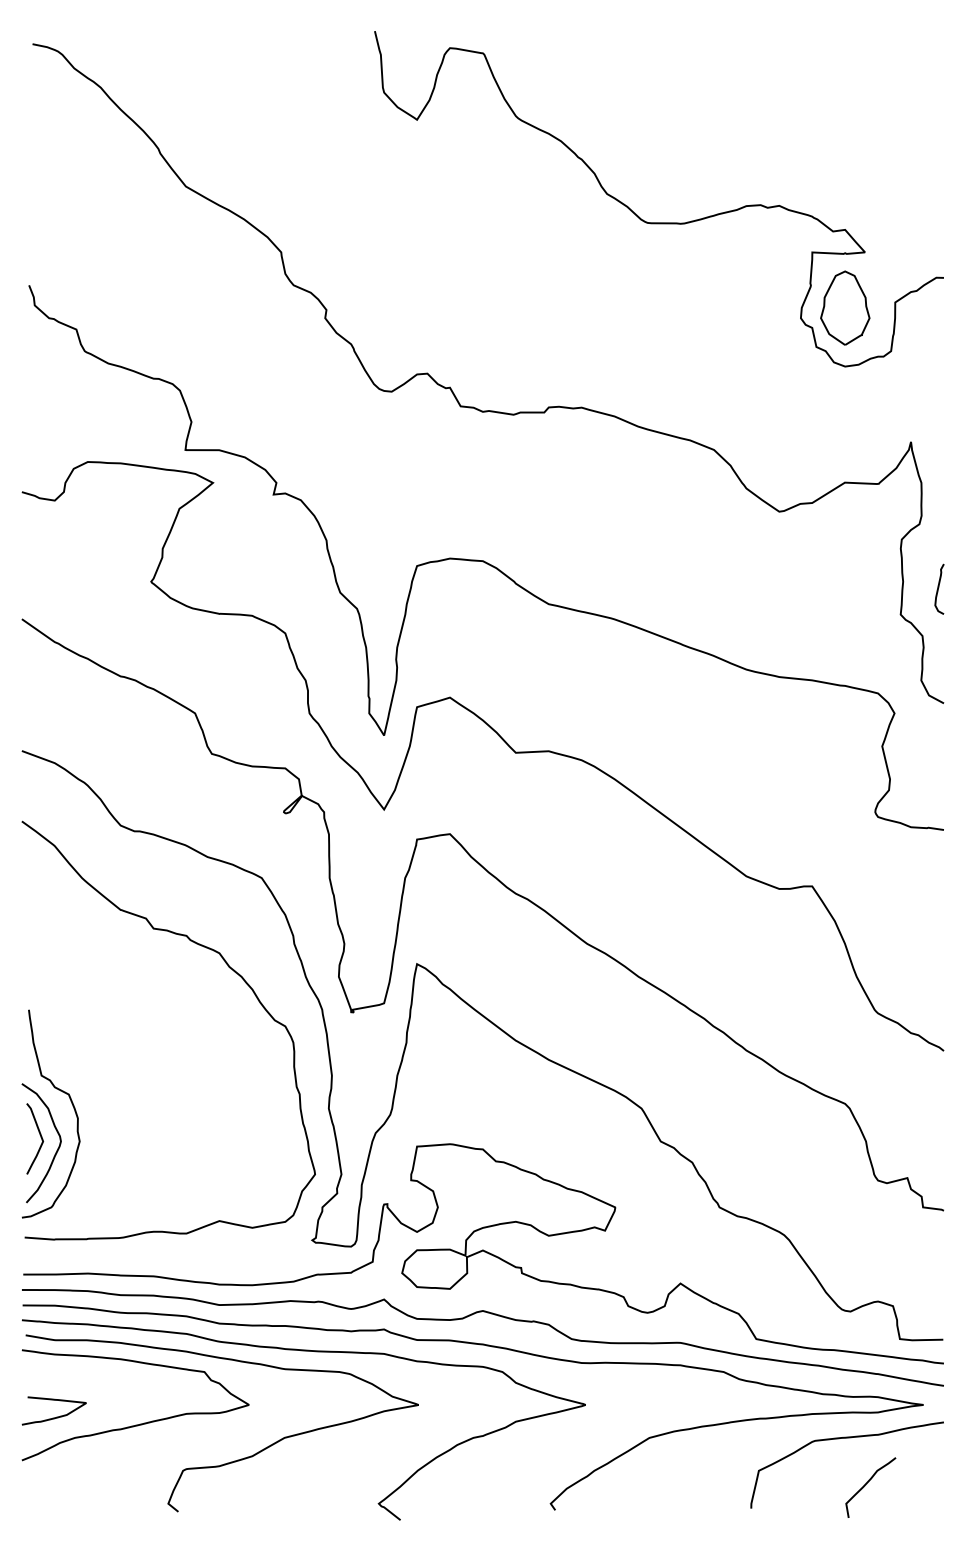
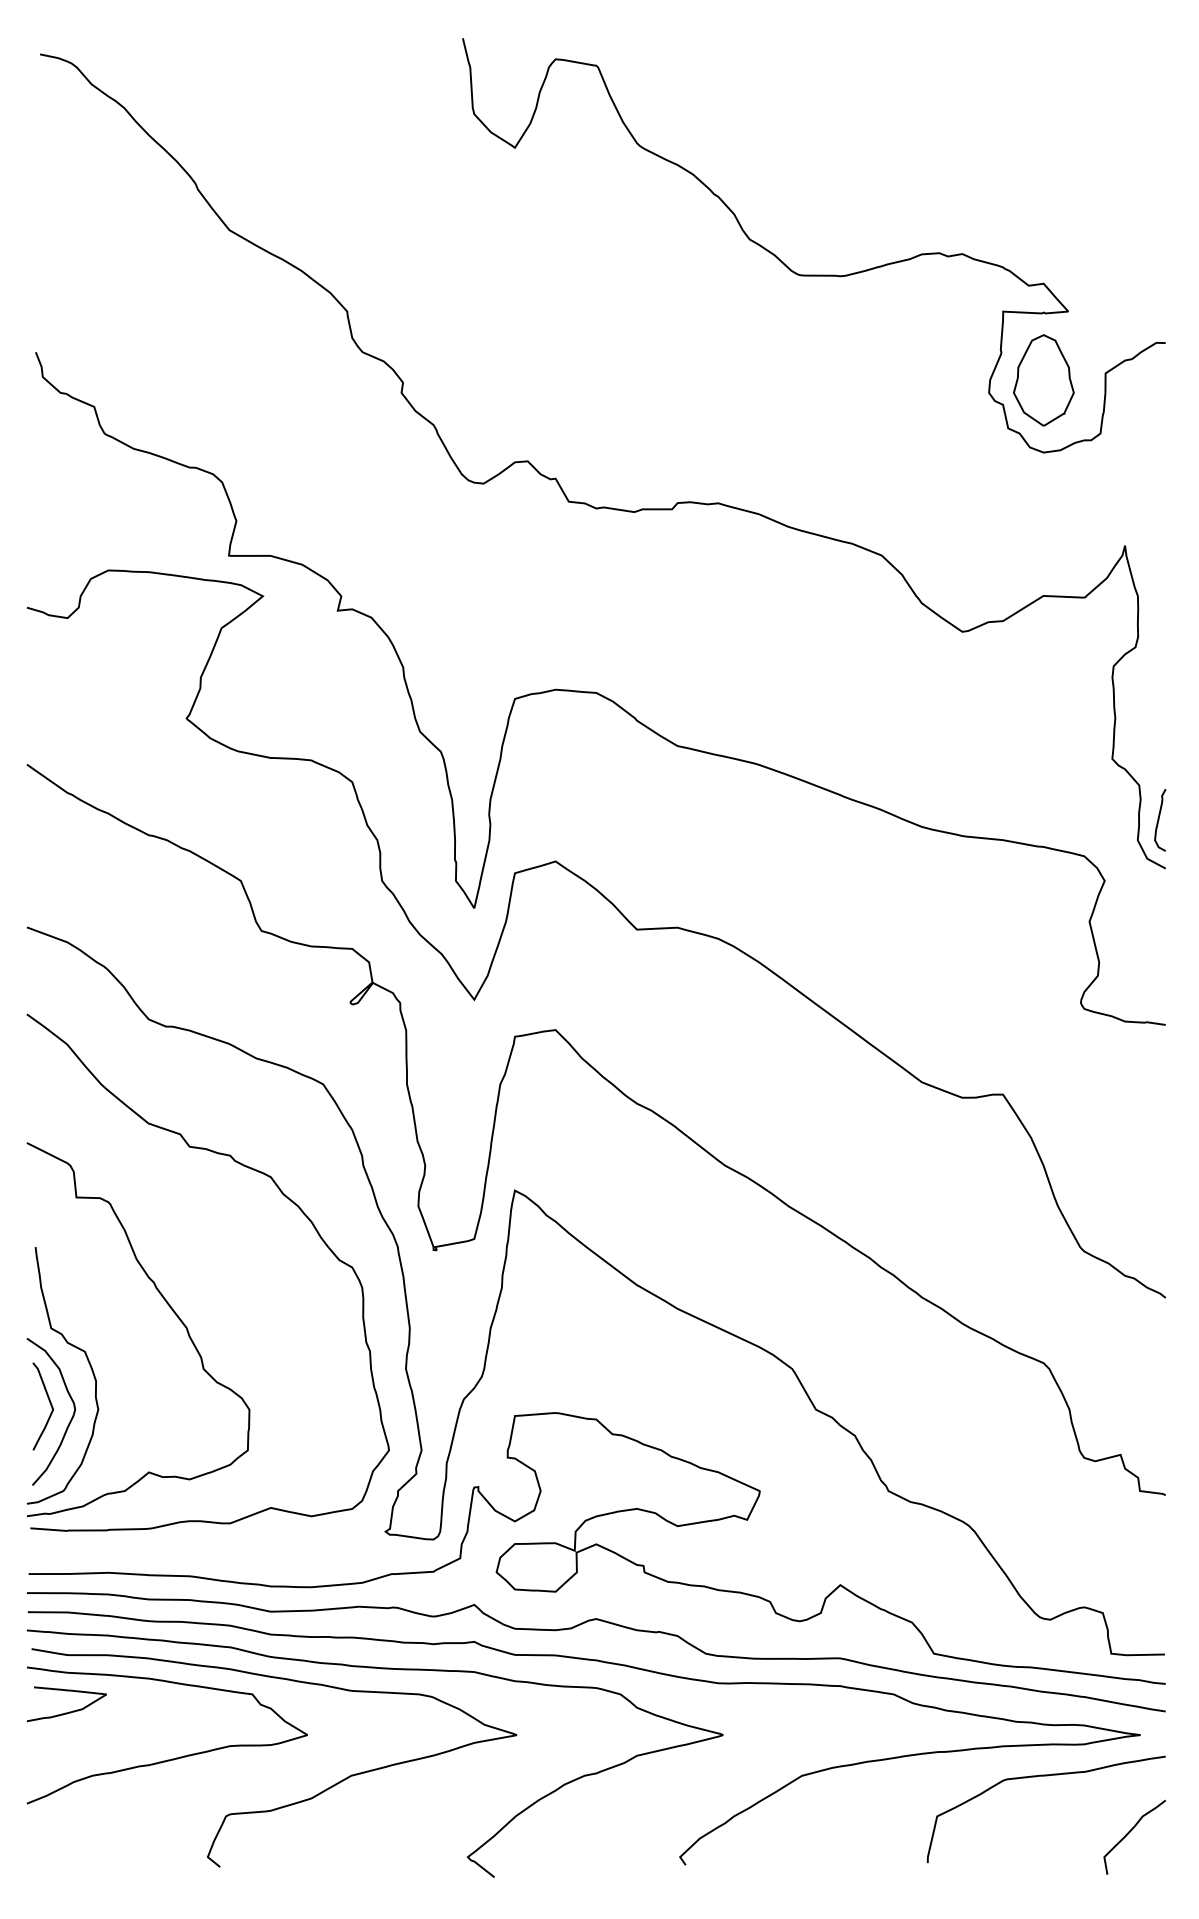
curve: (939, 587) -> (1160, 818), moved
curve: (137, 1059) -> (169, 1308), added
curve: (56, 1416) -> (69, 1711), moved
curve: (867, 1483) -> (1130, 1832), moved

